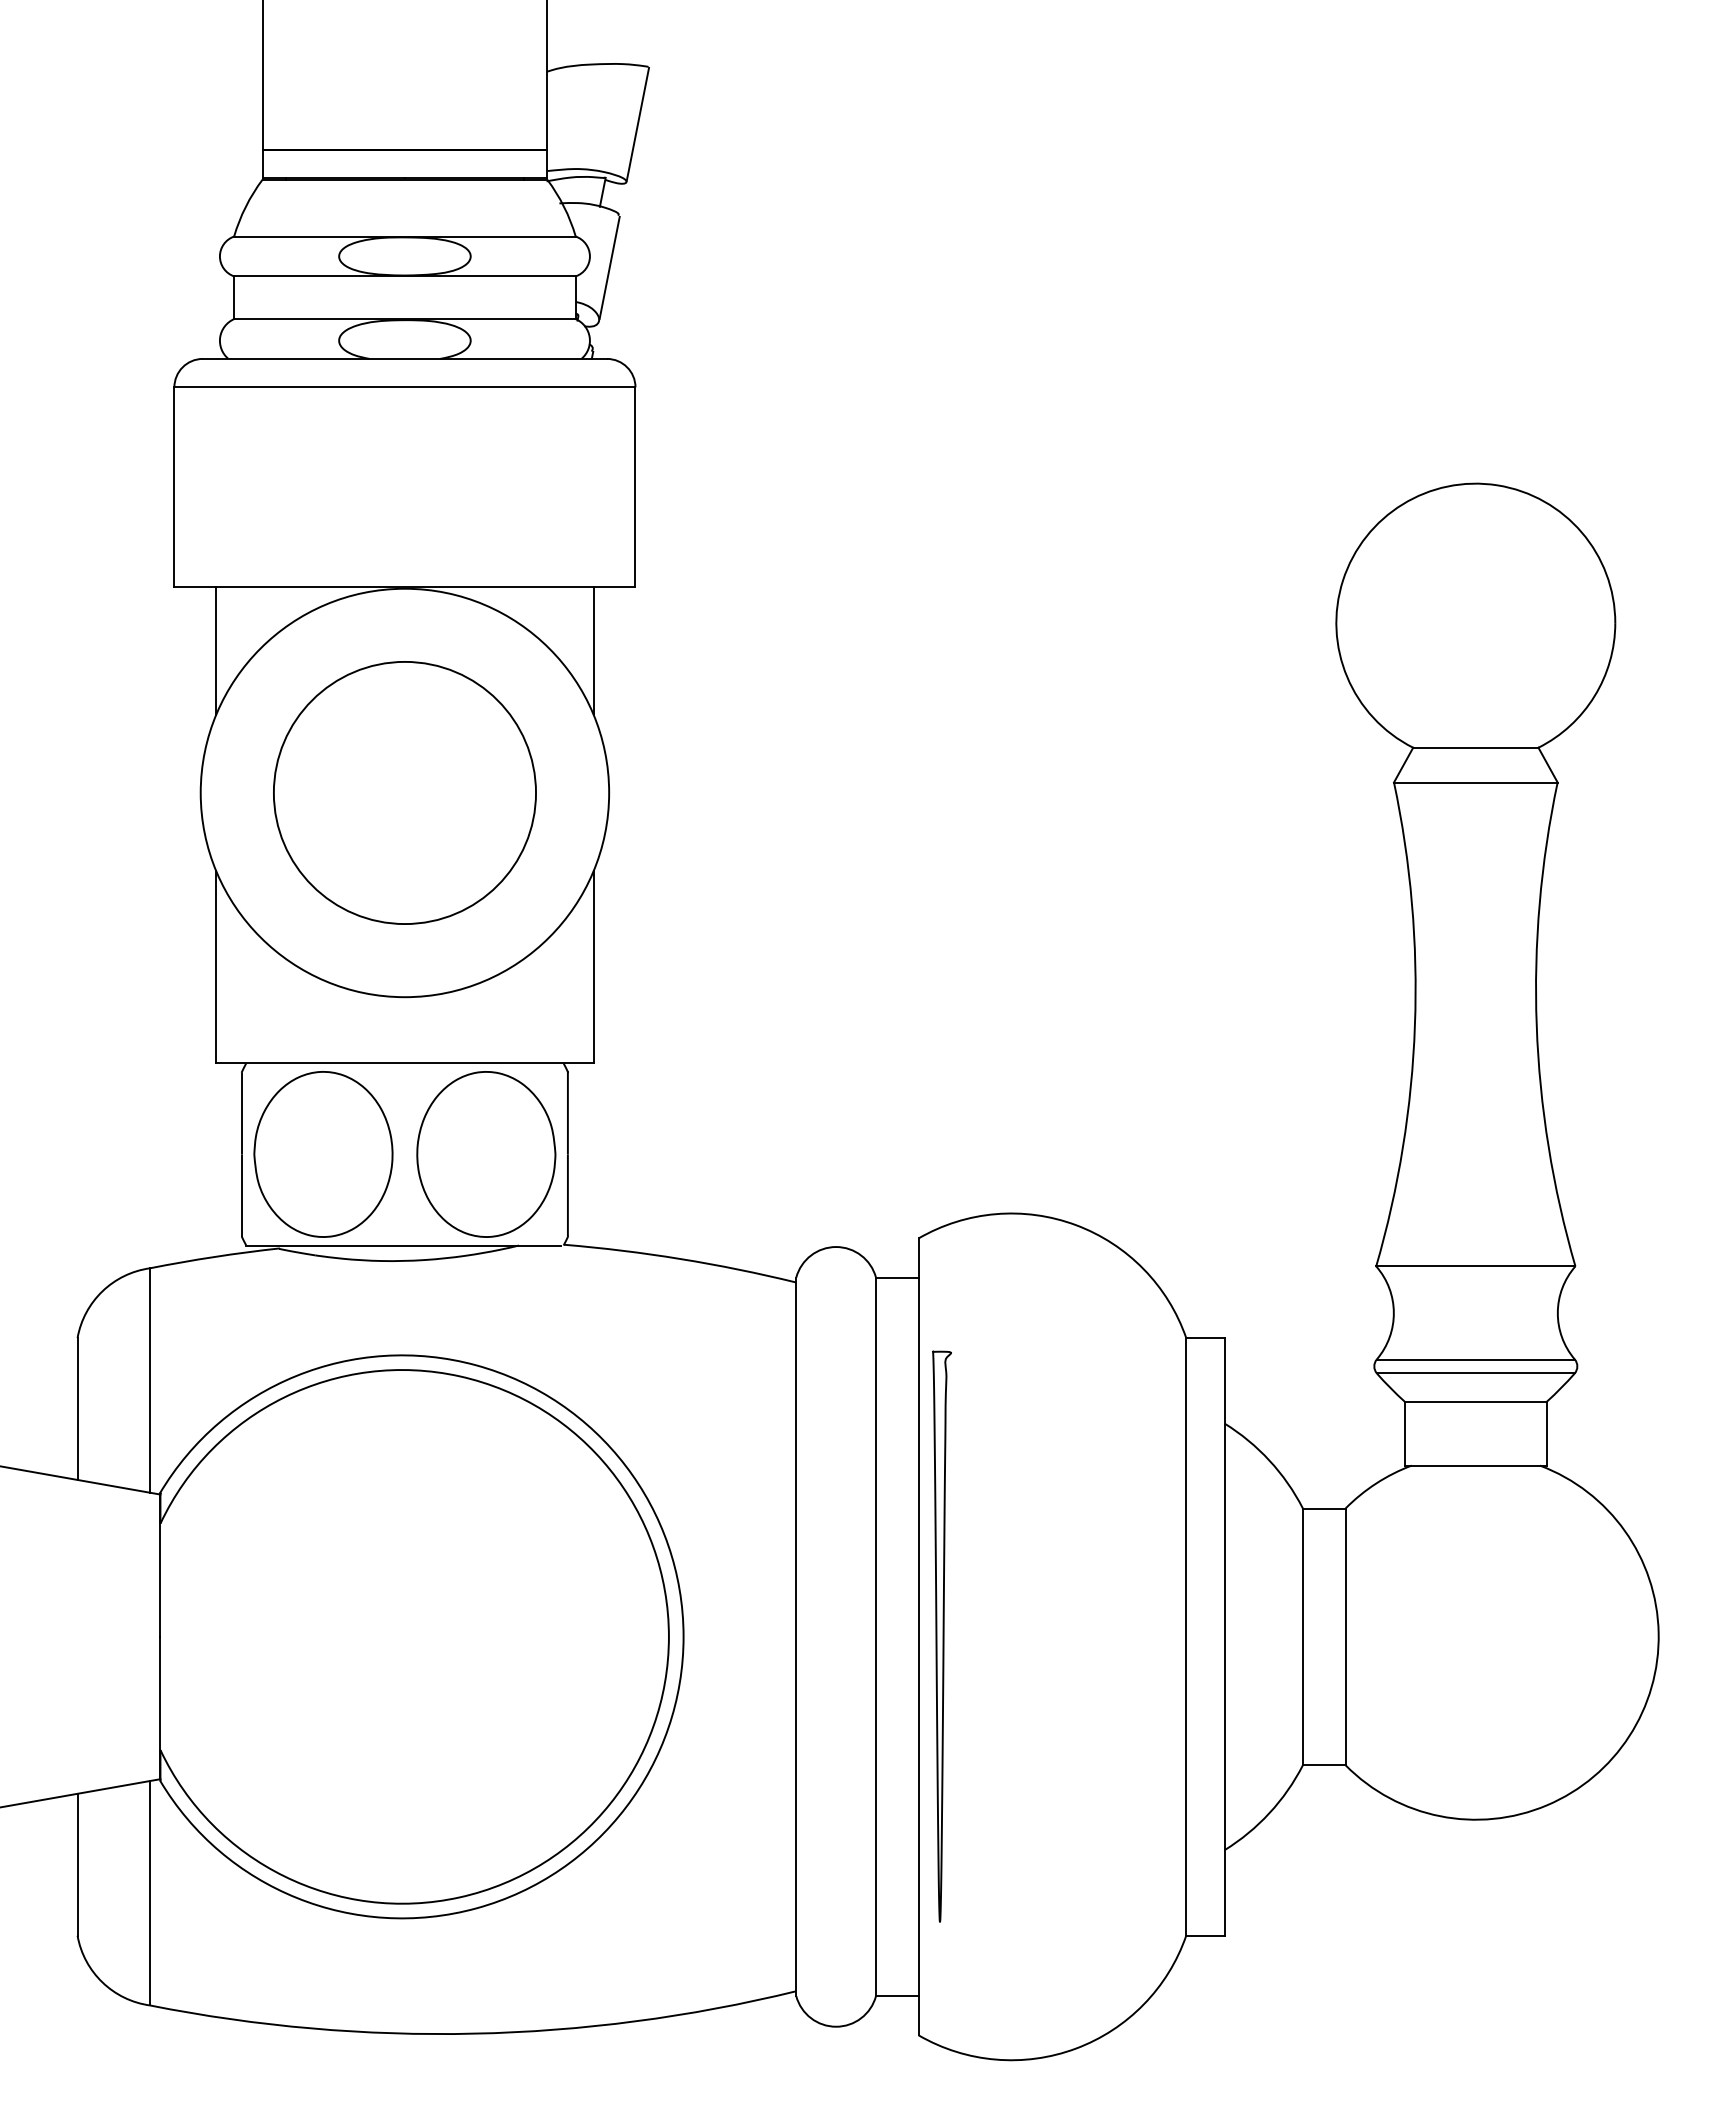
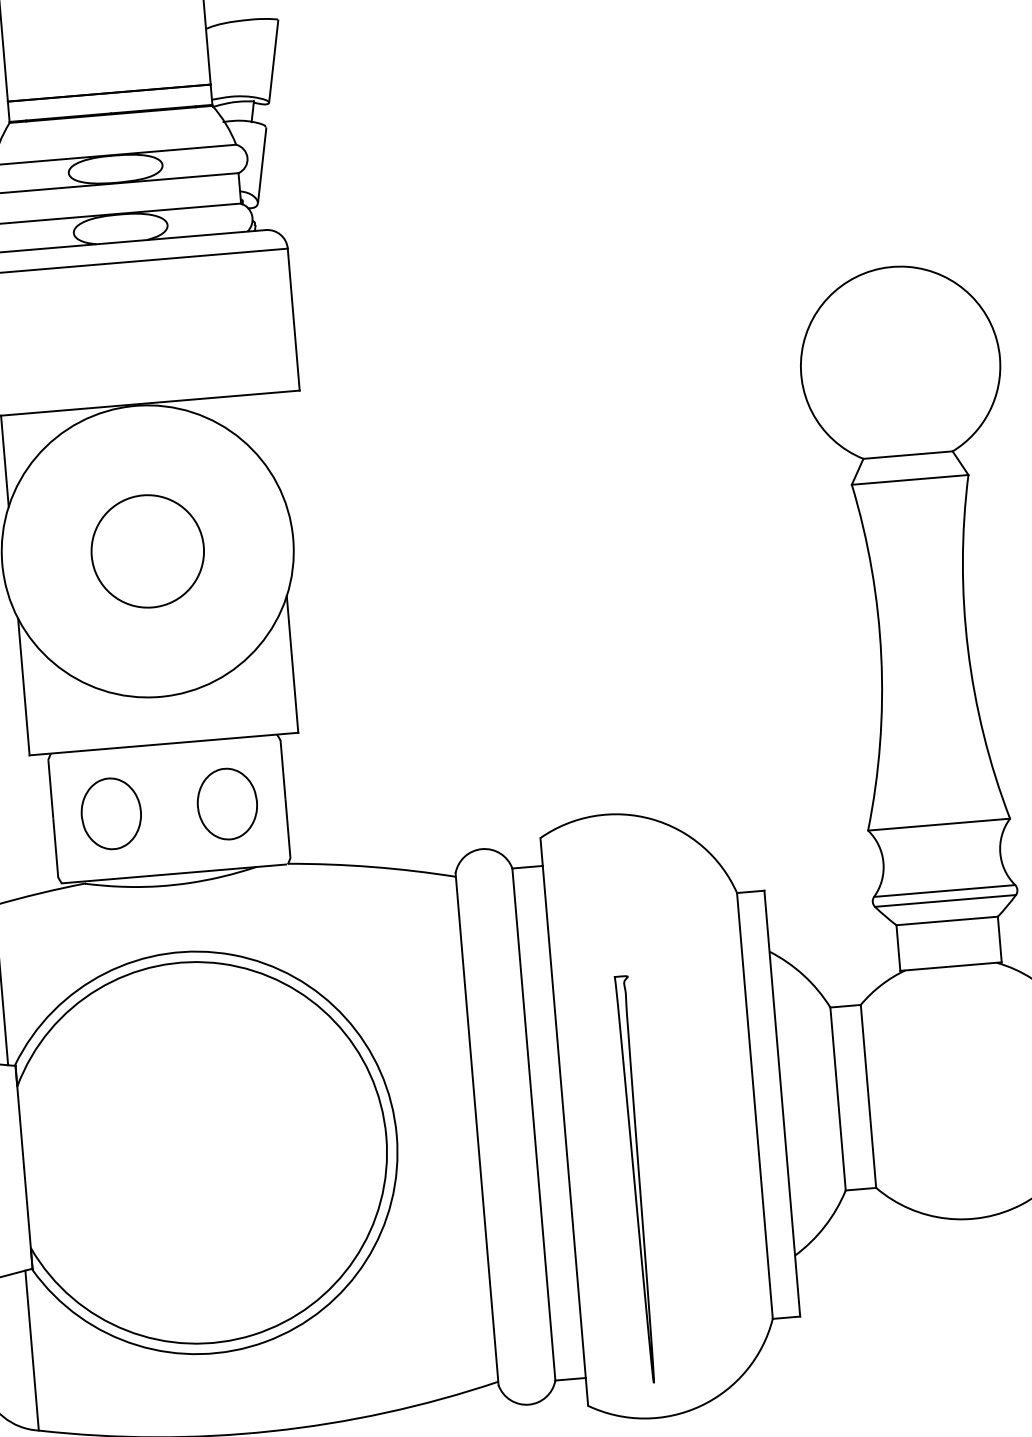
line: (593, 650) -> (273, 438), removed
circle: (404, 792) -> (147, 551), size x0.6
part: (323, 1154) -> (111, 813), size x0.6
part: (486, 1154) -> (227, 804), size x0.6
curve: (942, 1636) -> (638, 1179), moved

